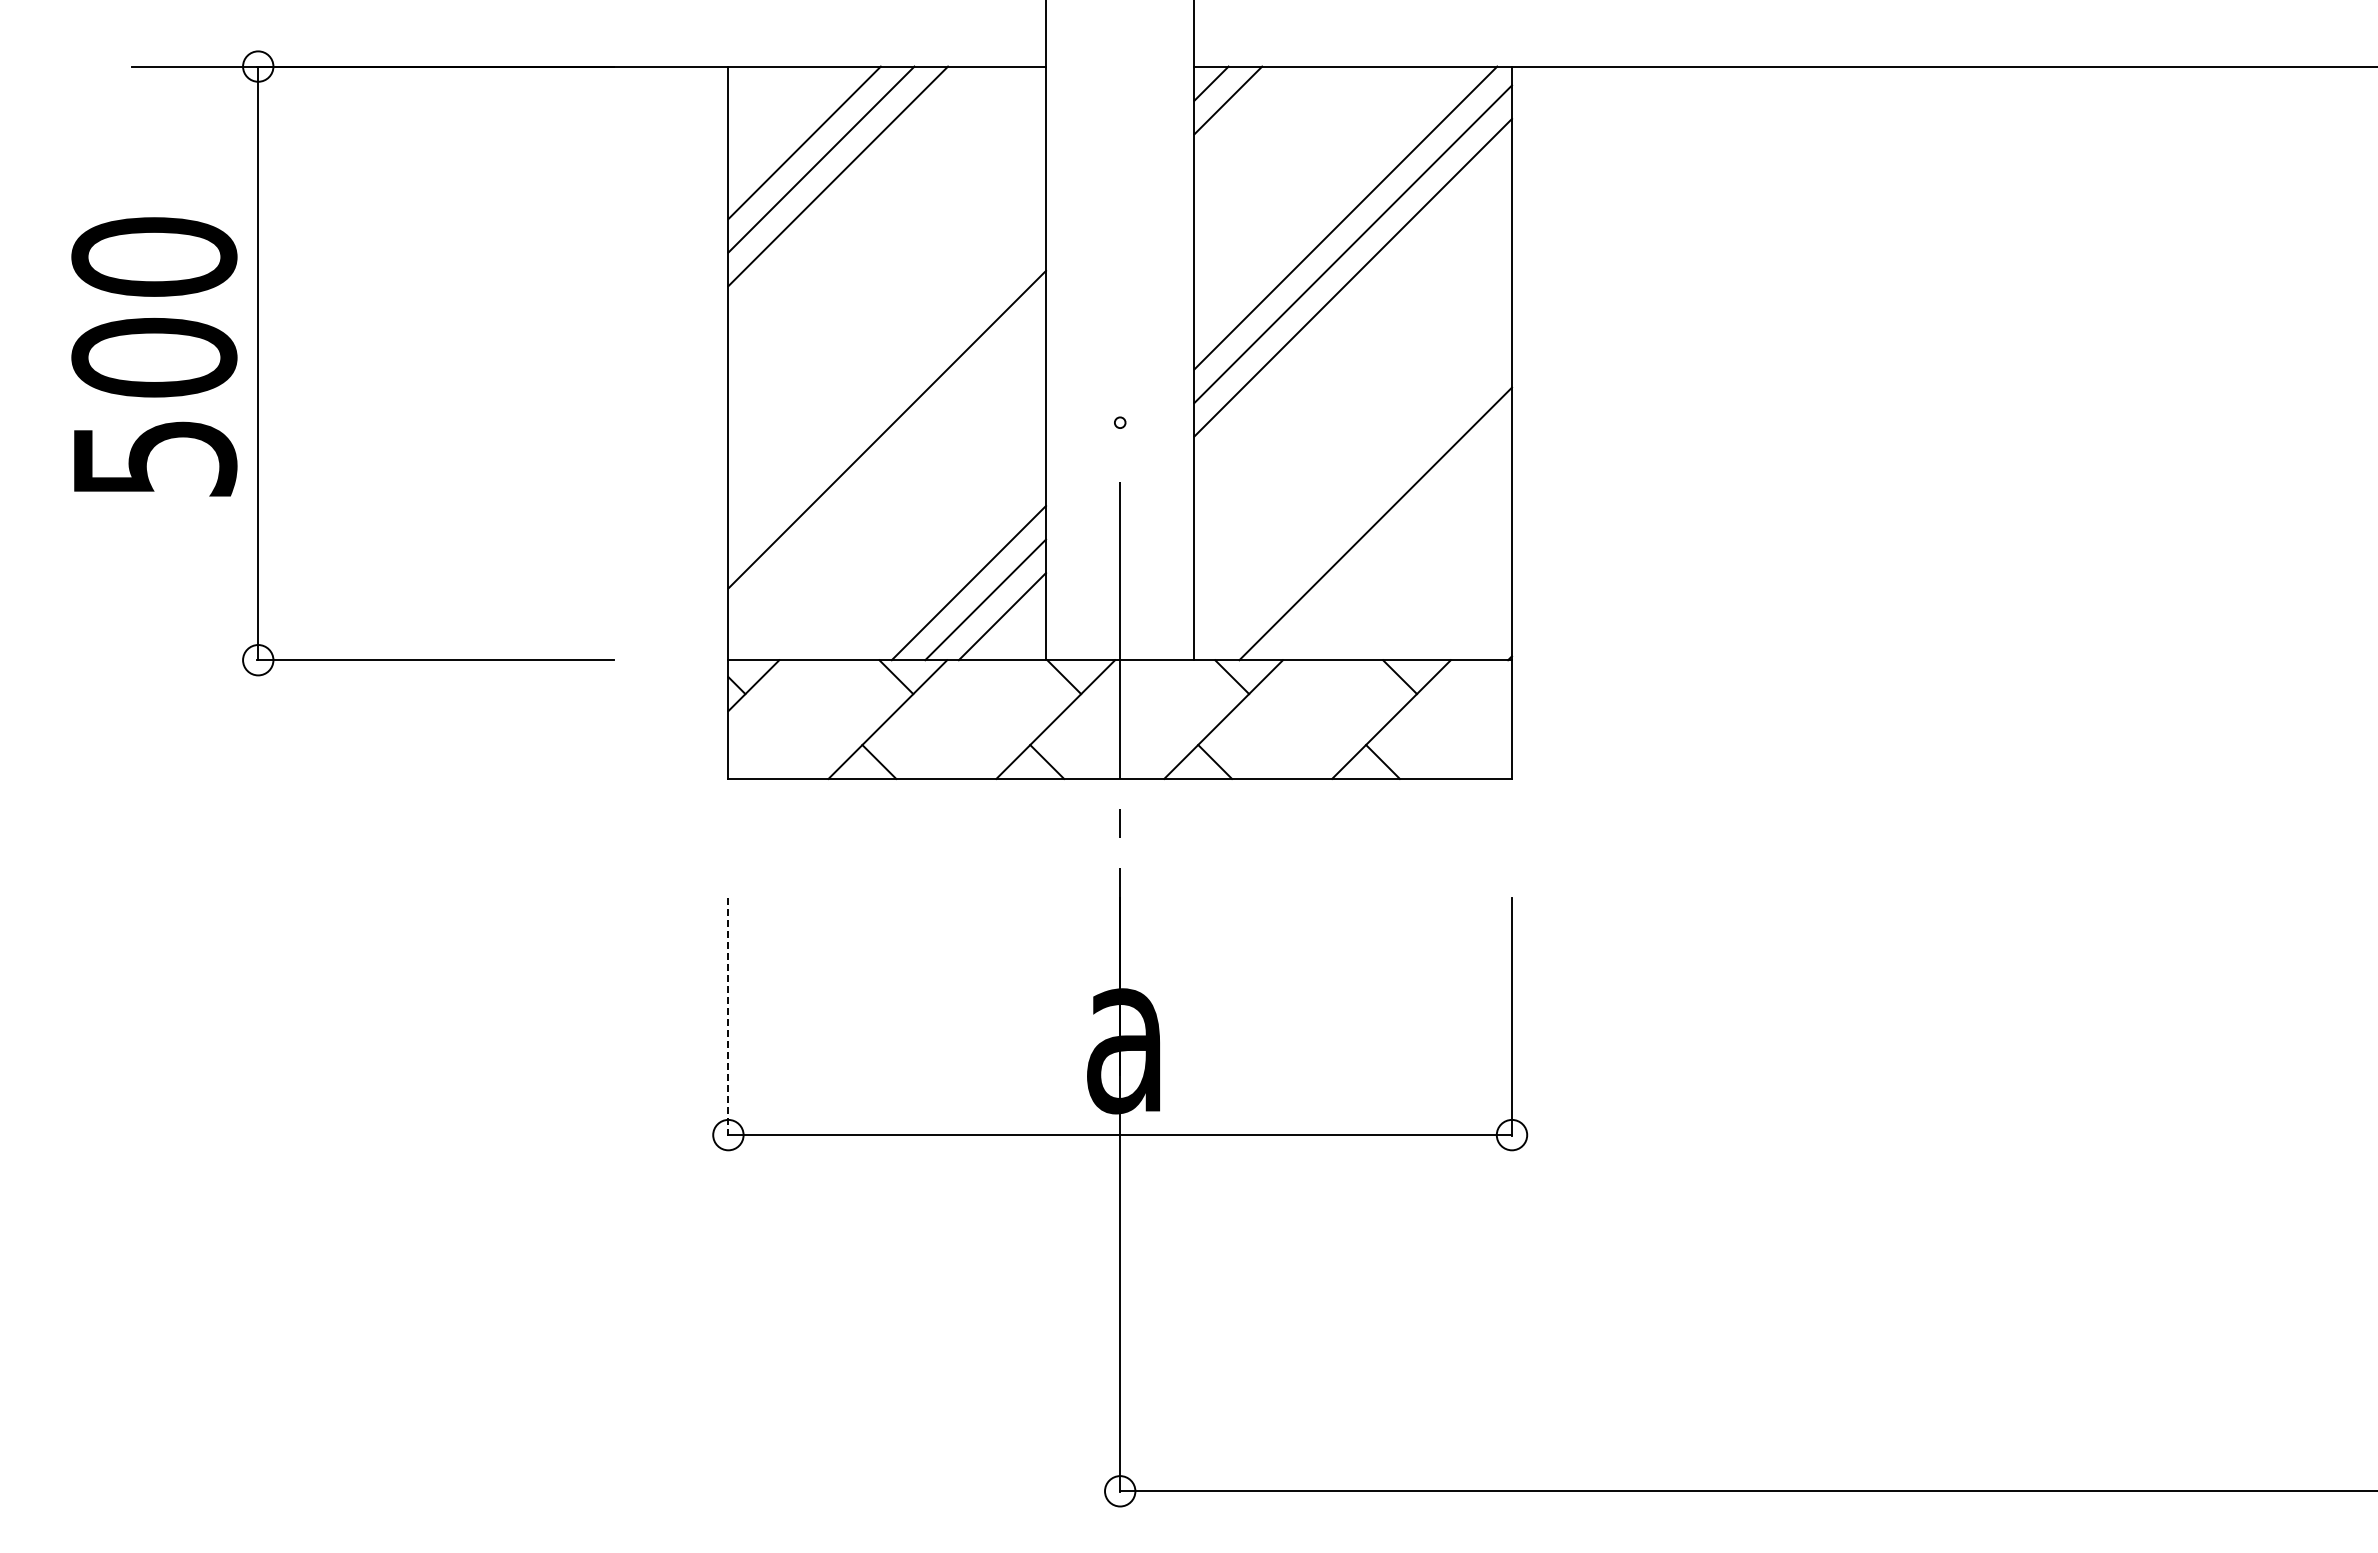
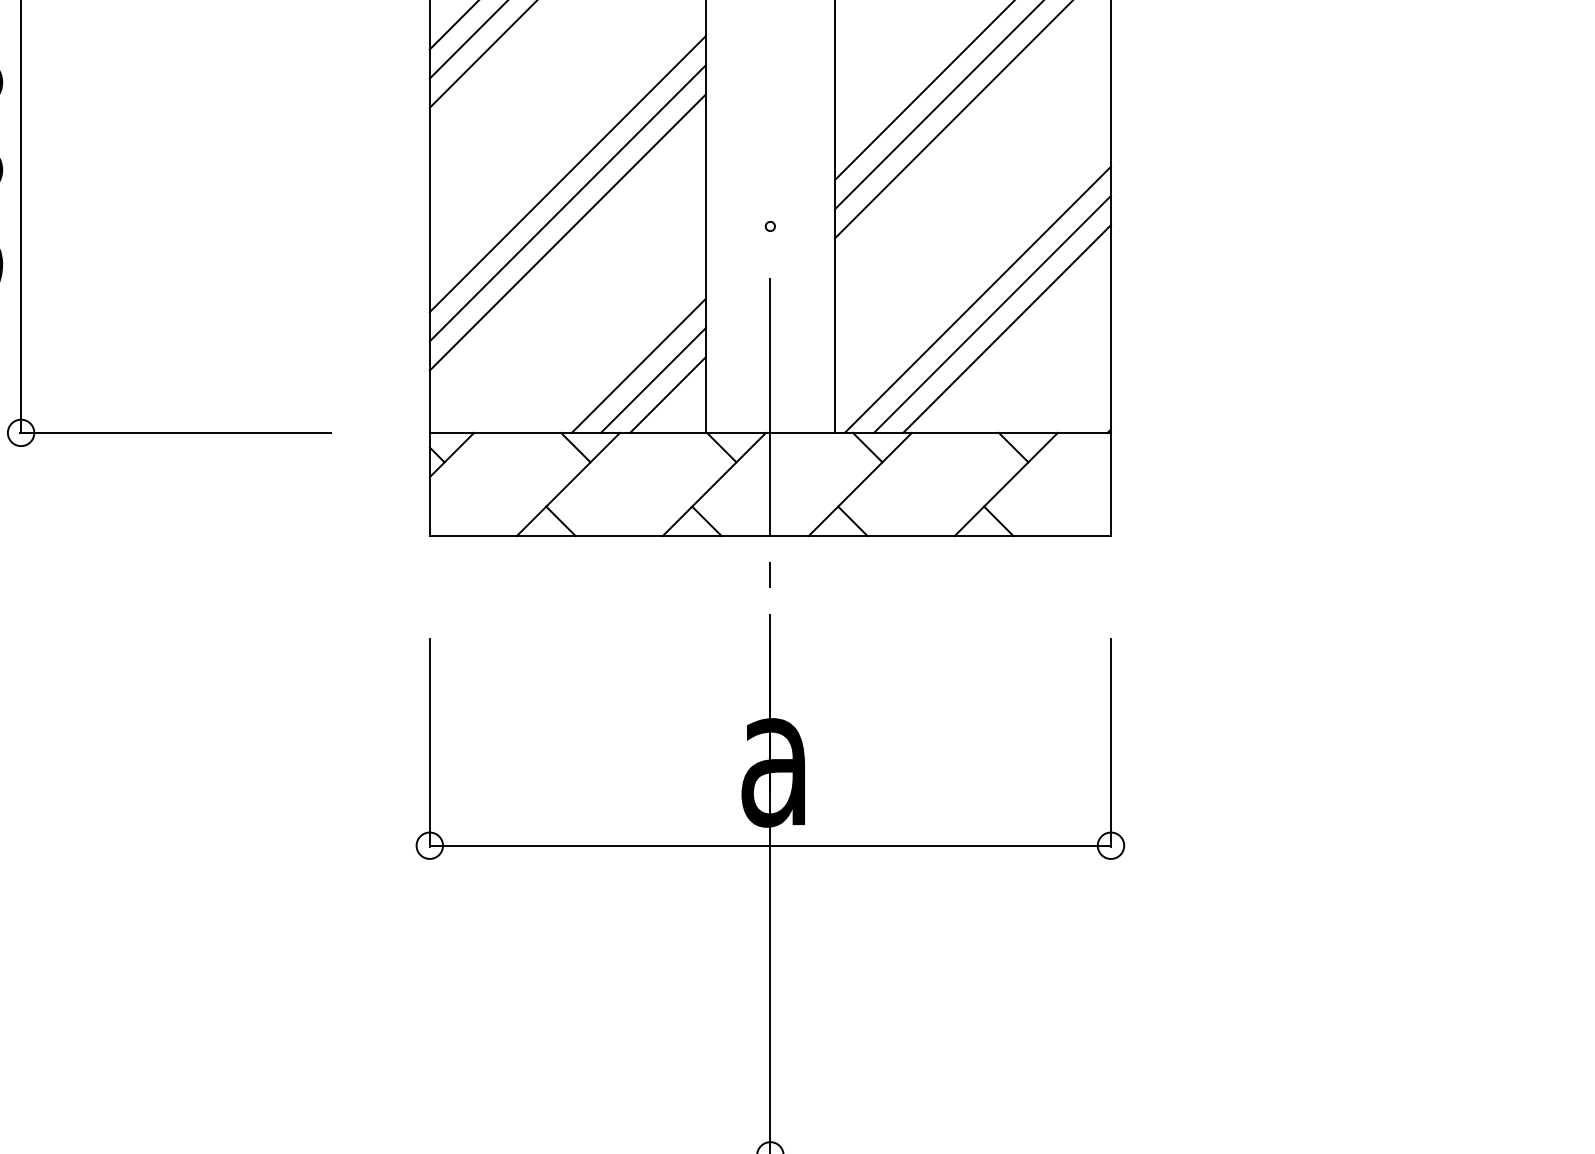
line: (887, 362) -> (568, 174), added
line: (887, 395) -> (568, 202), added
line: (1358, 507) -> (977, 300), added
line: (1392, 540) -> (1007, 328), added
line: (728, 1017) -> (429, 743), dashed -> solid

